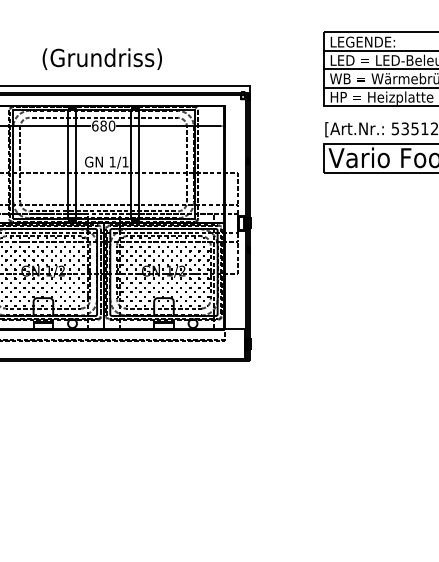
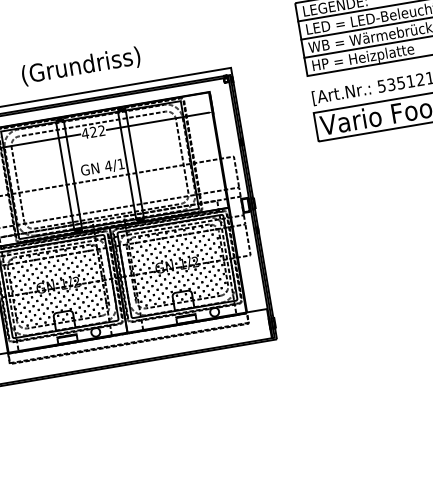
text: (103, 125) -> (93, 131), 680 -> 422
text: (112, 161) -> (108, 165), 1/1 -> 4/1

